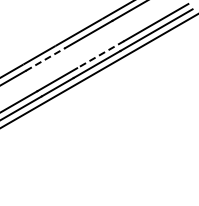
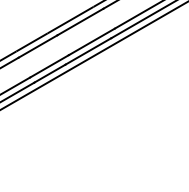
line: (100, 54) -> (91, 41), dashed -> solid
line: (45, 59) -> (37, 46), dashed -> solid

